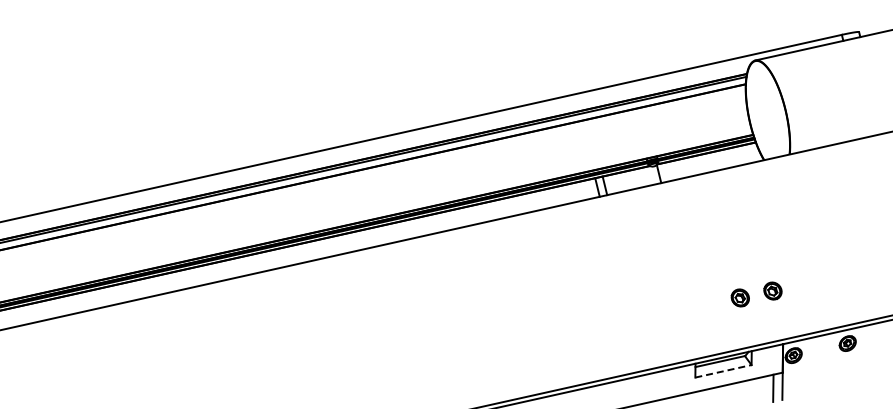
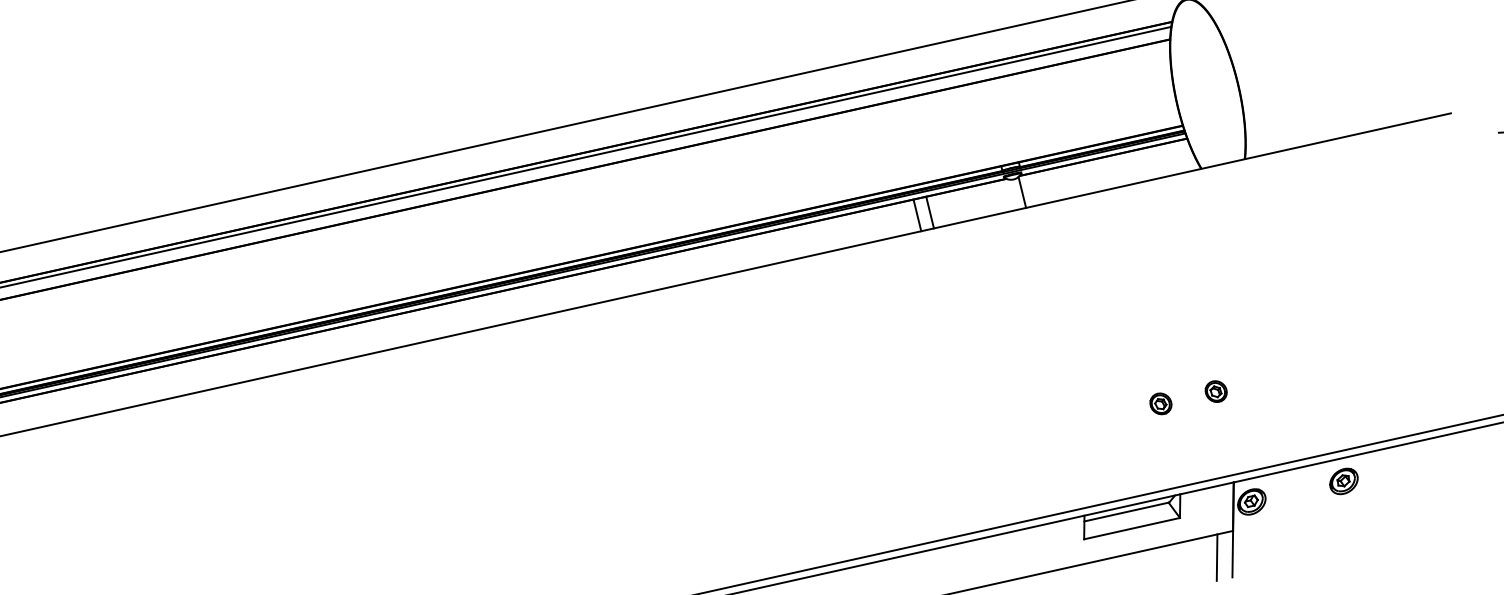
part: (772, 290) -> (1215, 390), size x0.71
part: (740, 298) -> (1161, 404), size x0.71
line: (723, 371) -> (1132, 528), dashed -> solid

